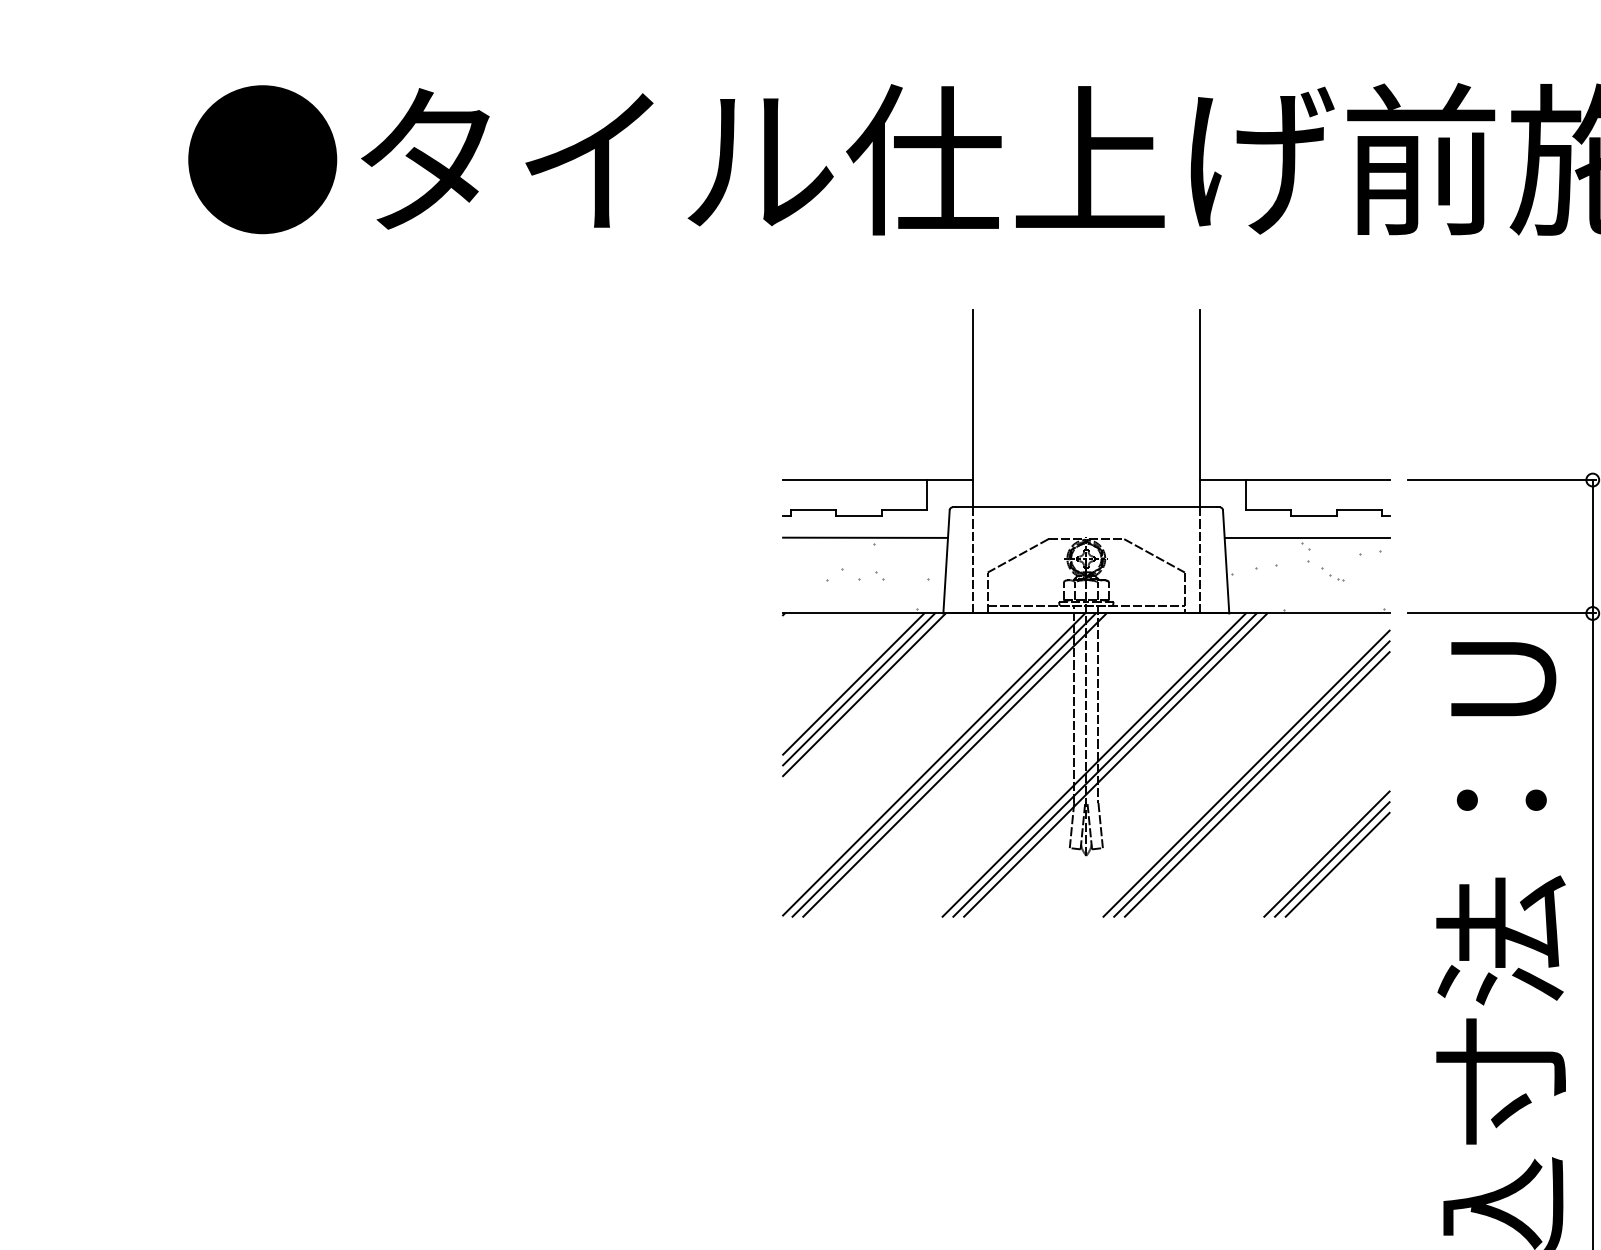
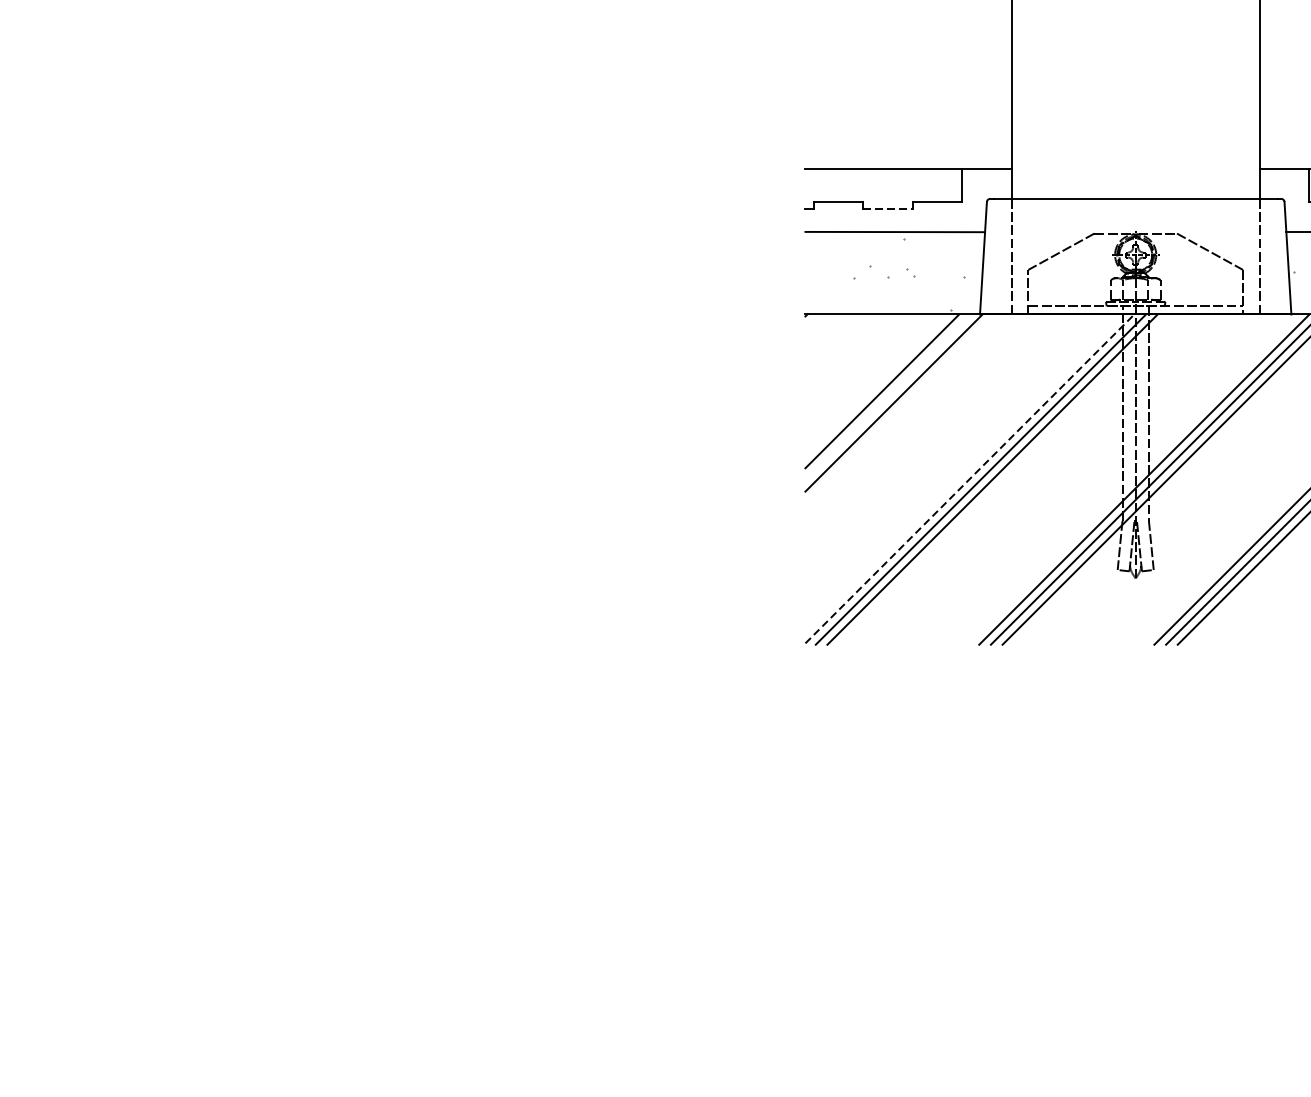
line: (858, 516) -> (887, 208), solid -> dashed
line: (858, 689) -> (887, 397), removed
line: (934, 764) -> (970, 478), solid -> dashed

